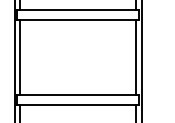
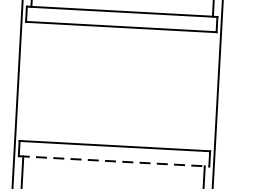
line: (20, 57) -> (27, 81), removed
line: (135, 57) -> (208, 91), removed
line: (78, 105) -> (114, 161), solid -> dashed

